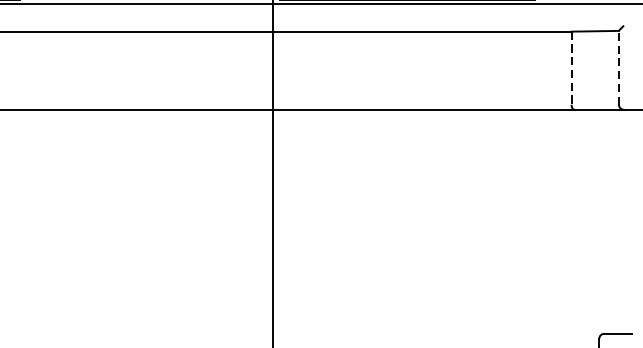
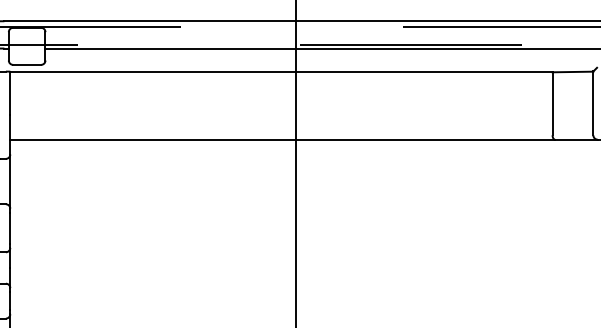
line: (571, 67) -> (552, 103), dashed -> solid
line: (619, 67) -> (593, 103), dashed -> solid

